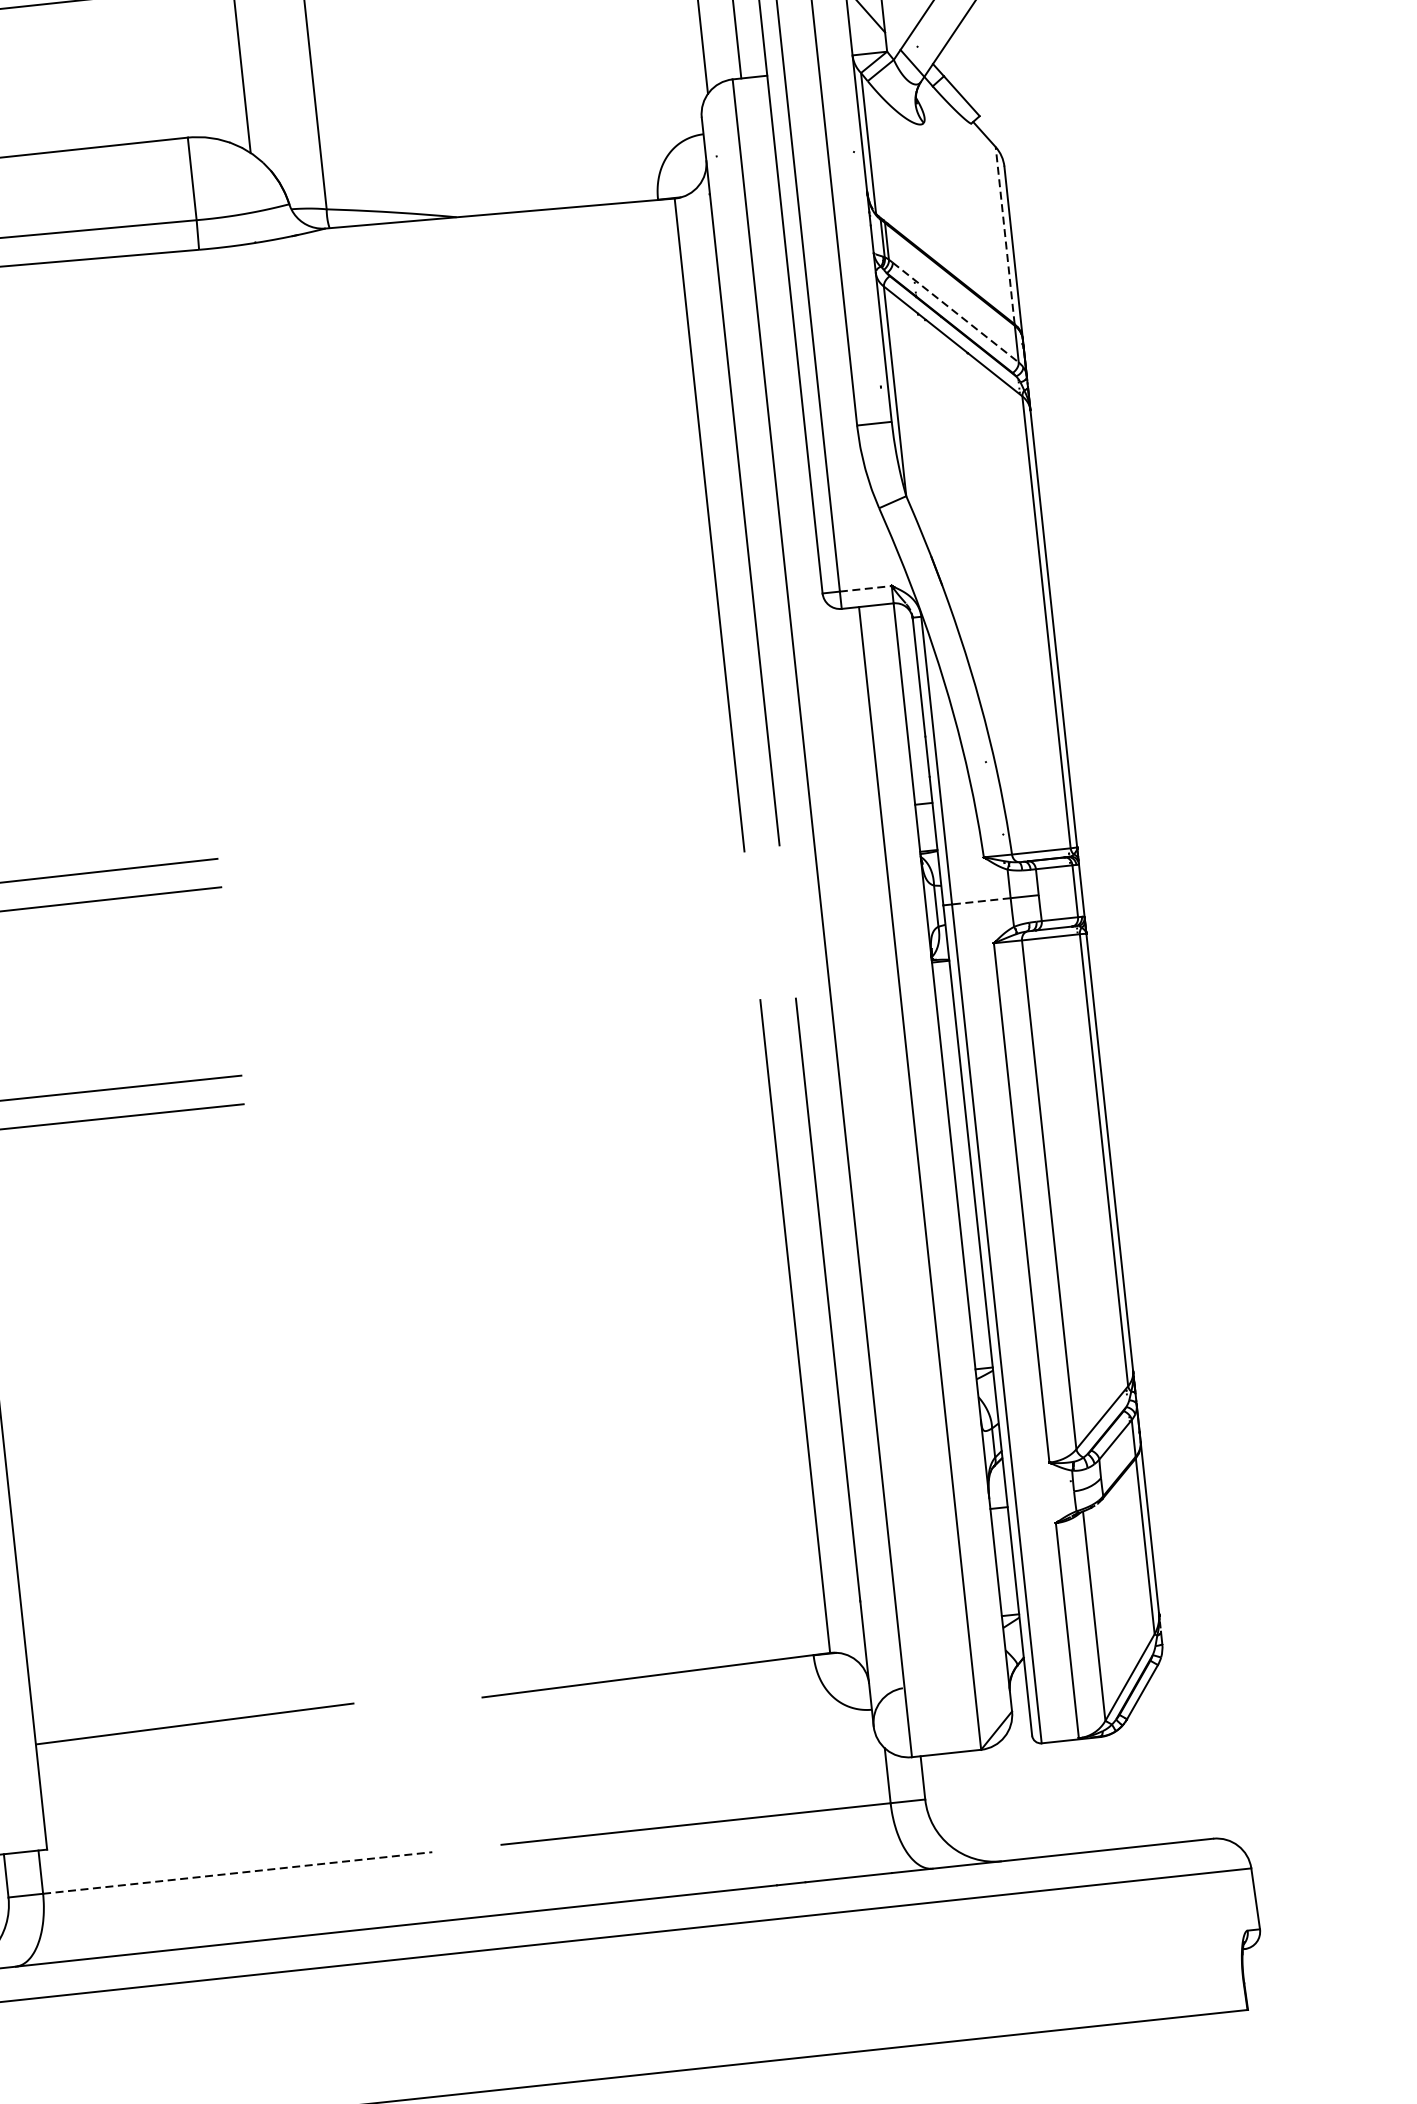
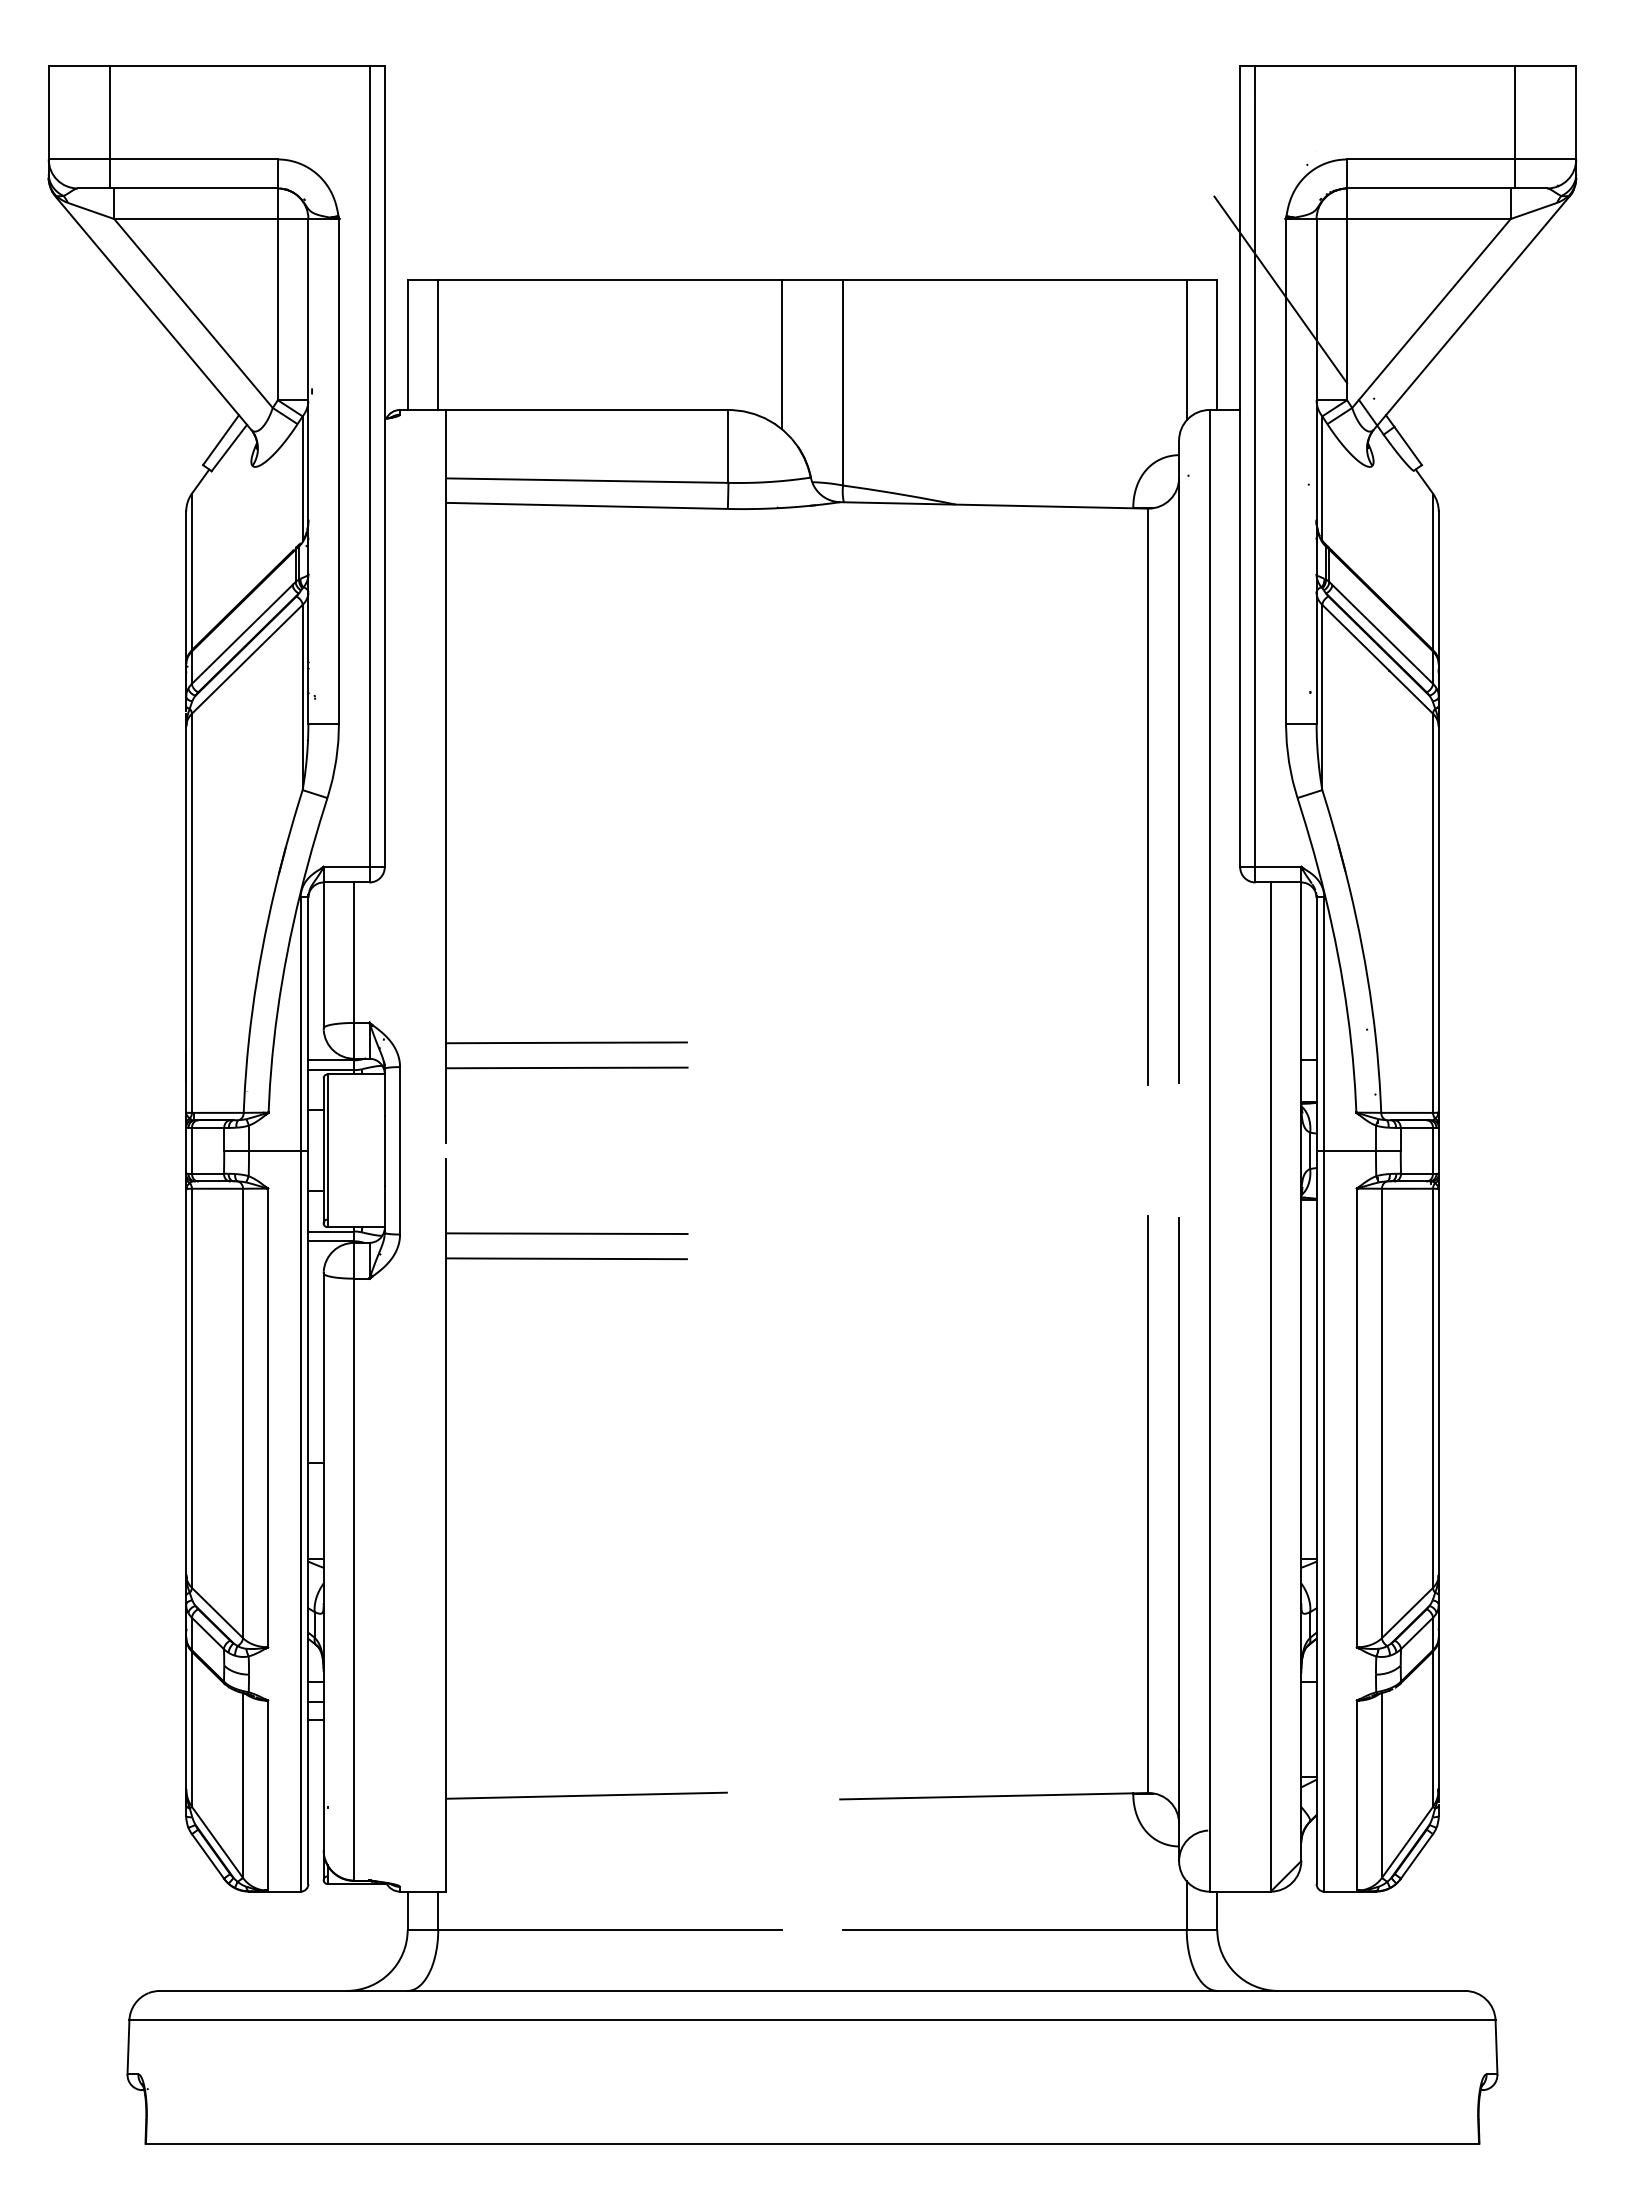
line: (1005, 235) -> (1433, 571), dashed -> solid
line: (955, 312) -> (1382, 634), dashed -> solid
line: (866, 589) -> (1278, 867), dashed -> solid
line: (981, 900) -> (1350, 1150), dashed -> solid
line: (238, 1872) -> (610, 1929), dashed -> solid

